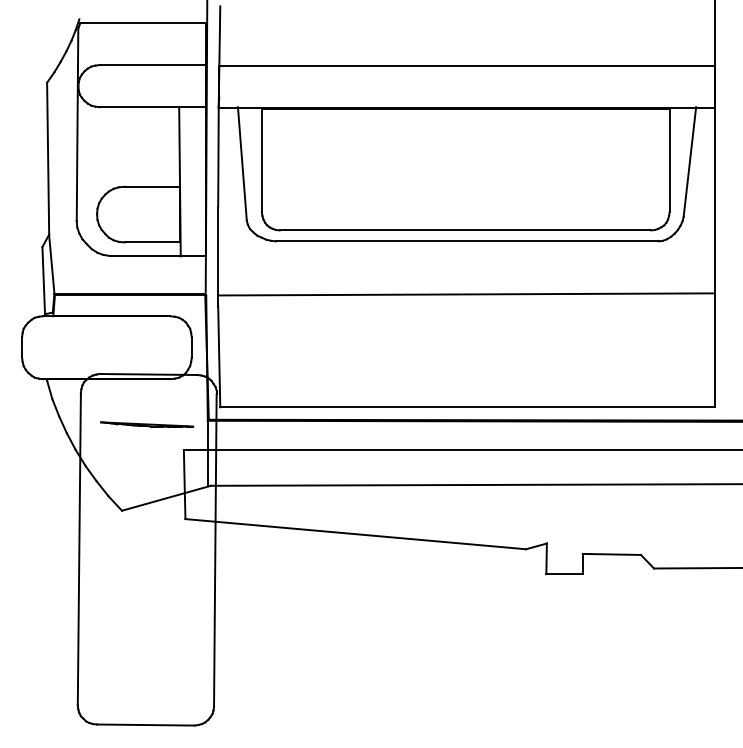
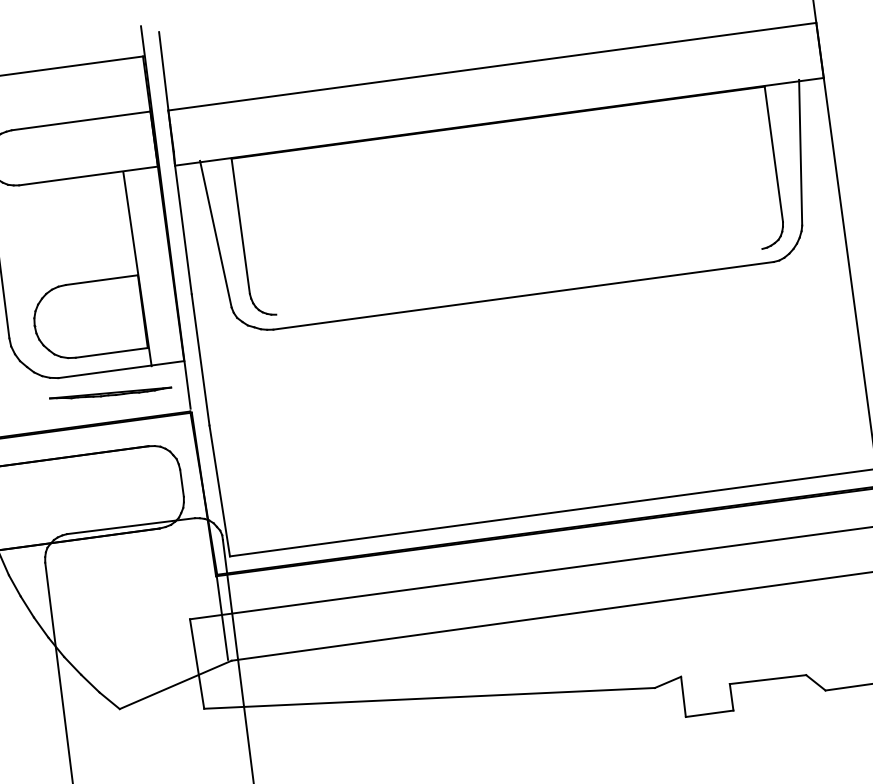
line: (465, 230) -> (519, 281), removed
line: (466, 294) -> (531, 365), removed
line: (147, 424) -> (110, 393), moved

